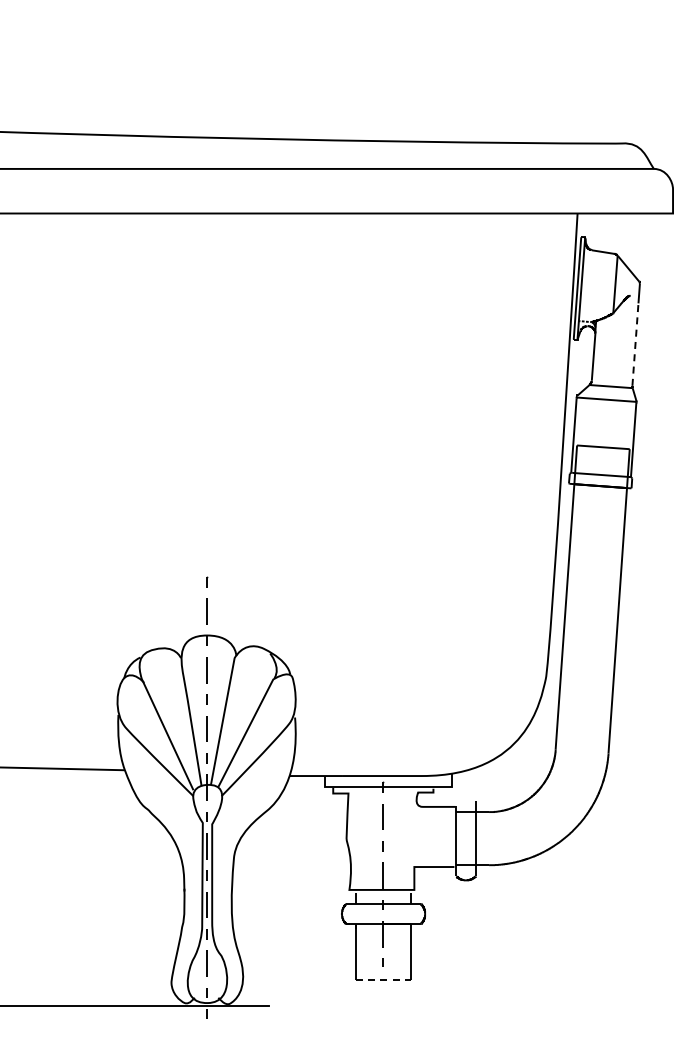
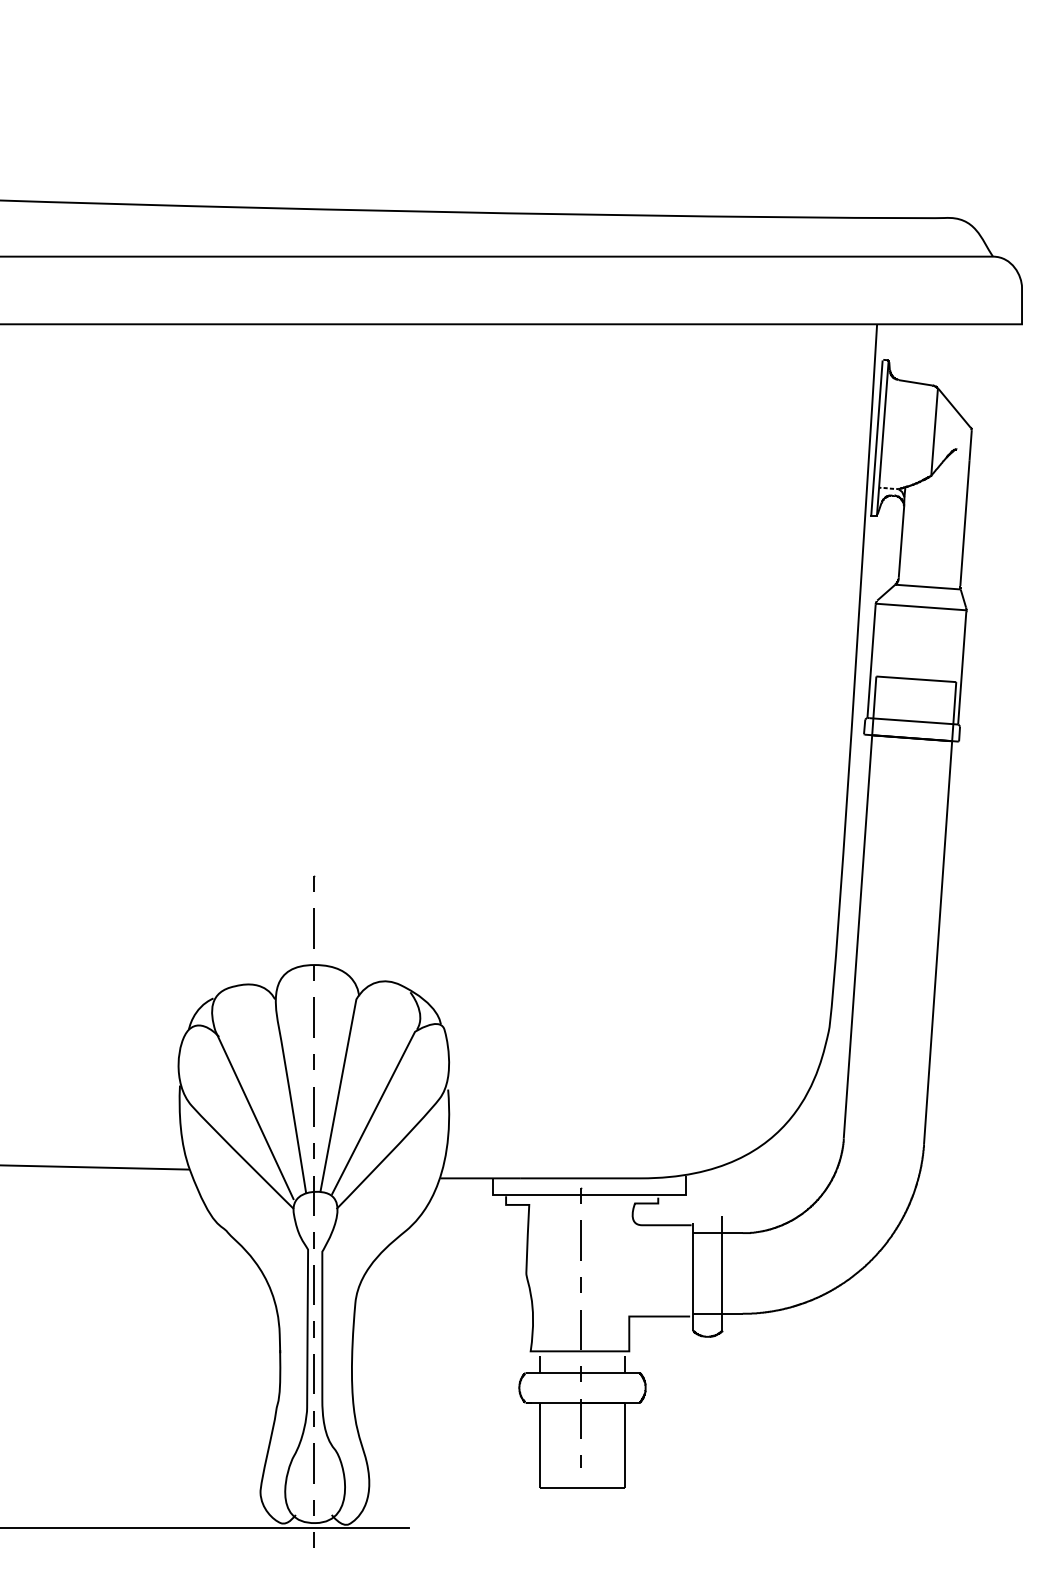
line: (635, 344) -> (965, 523), dashed -> solid
line: (383, 979) -> (582, 1487), dashed -> solid

